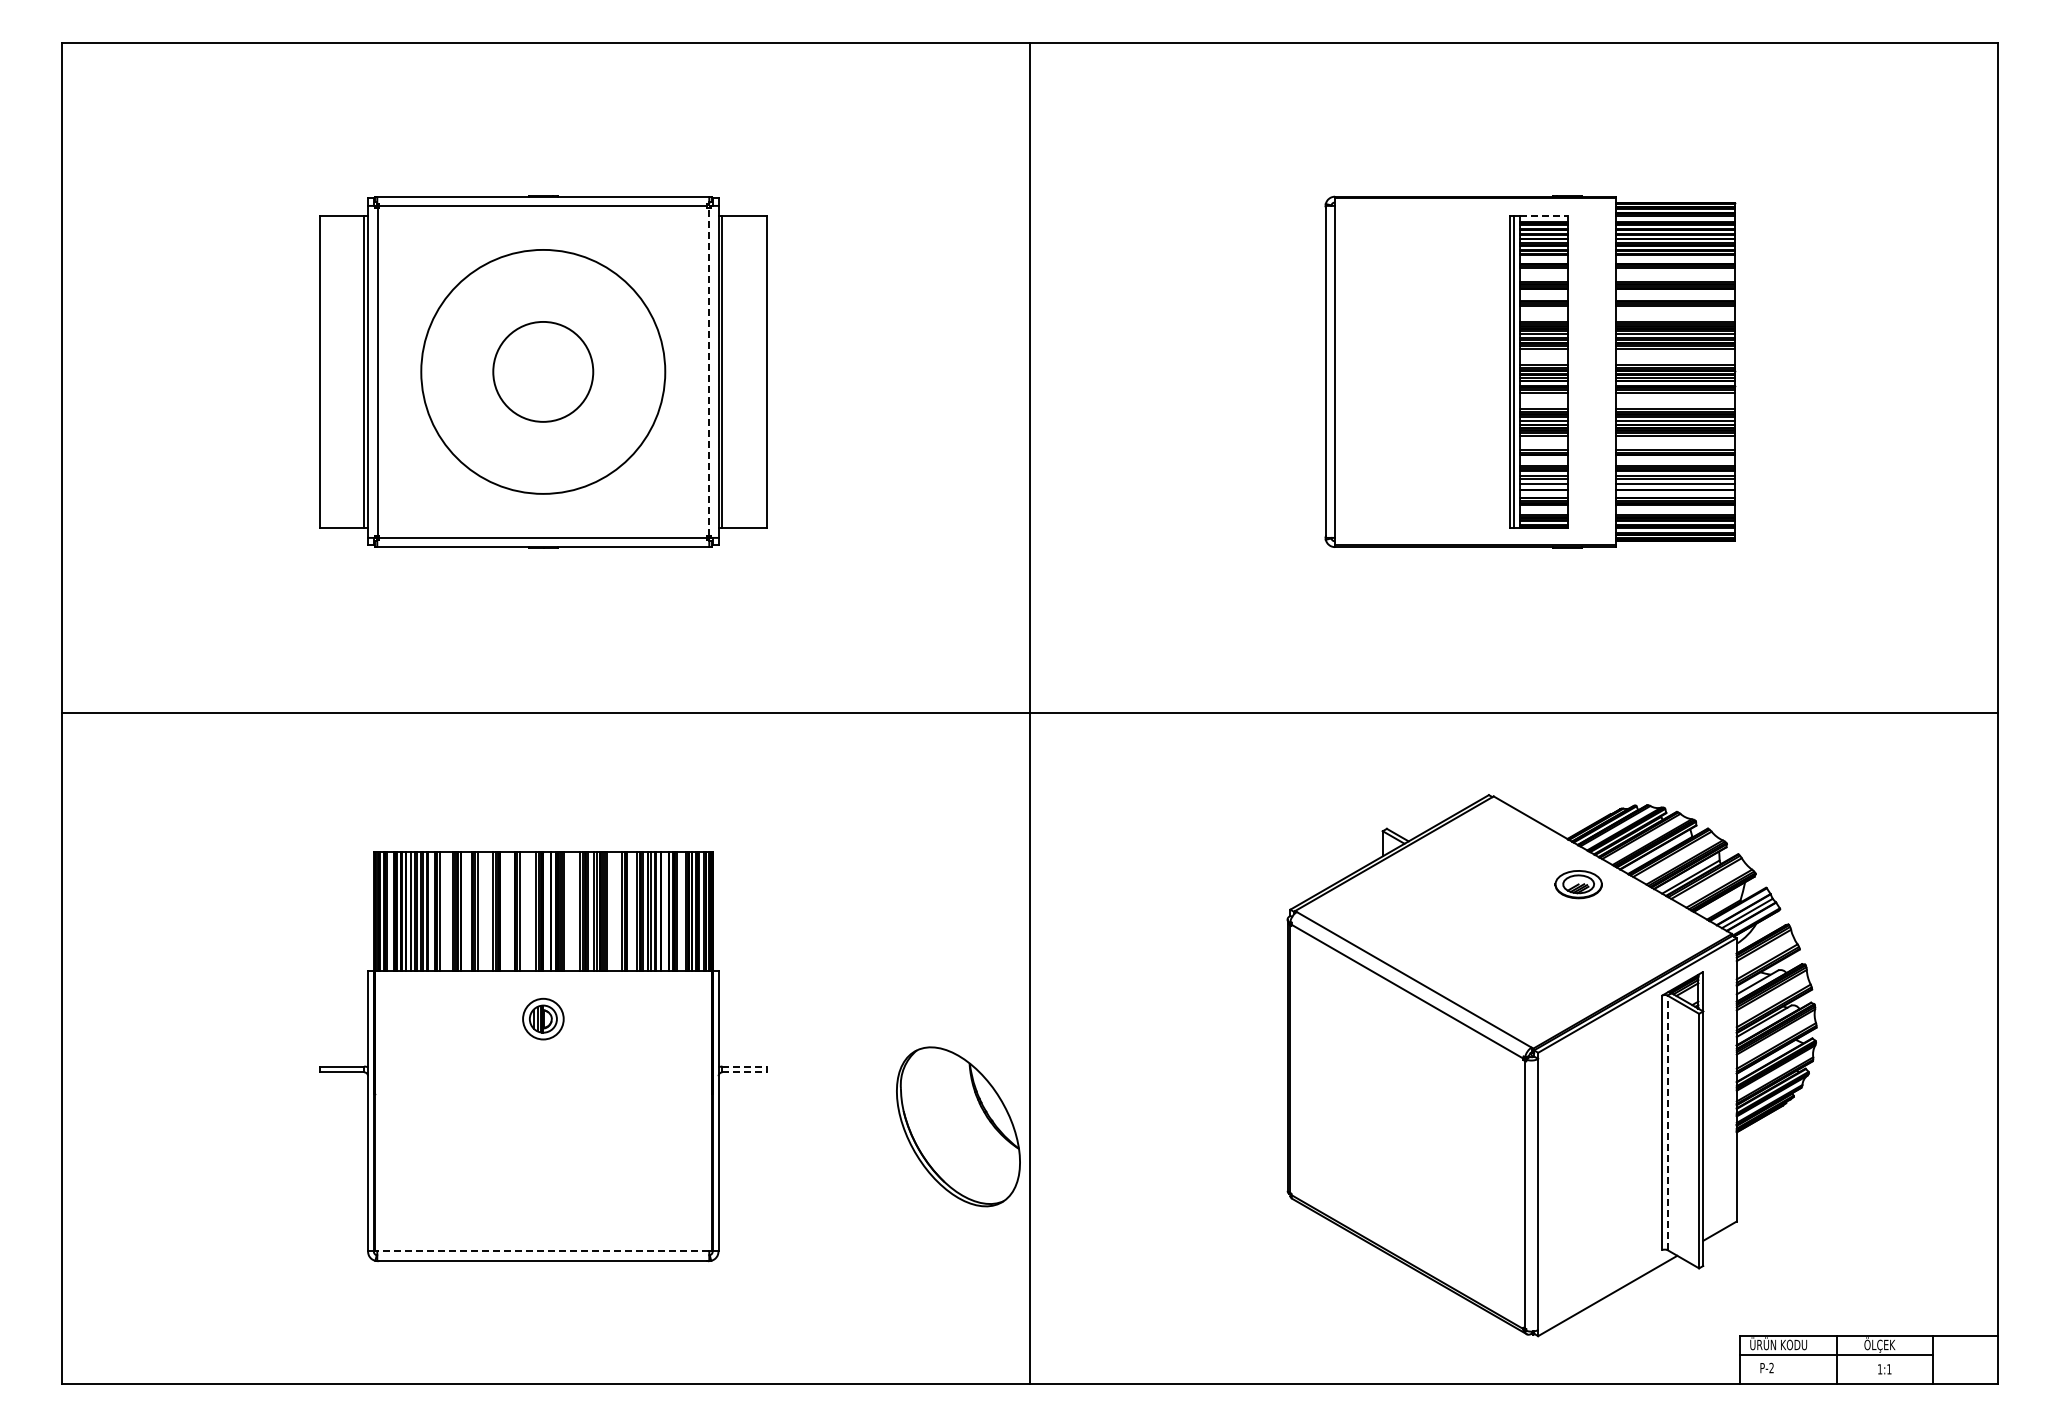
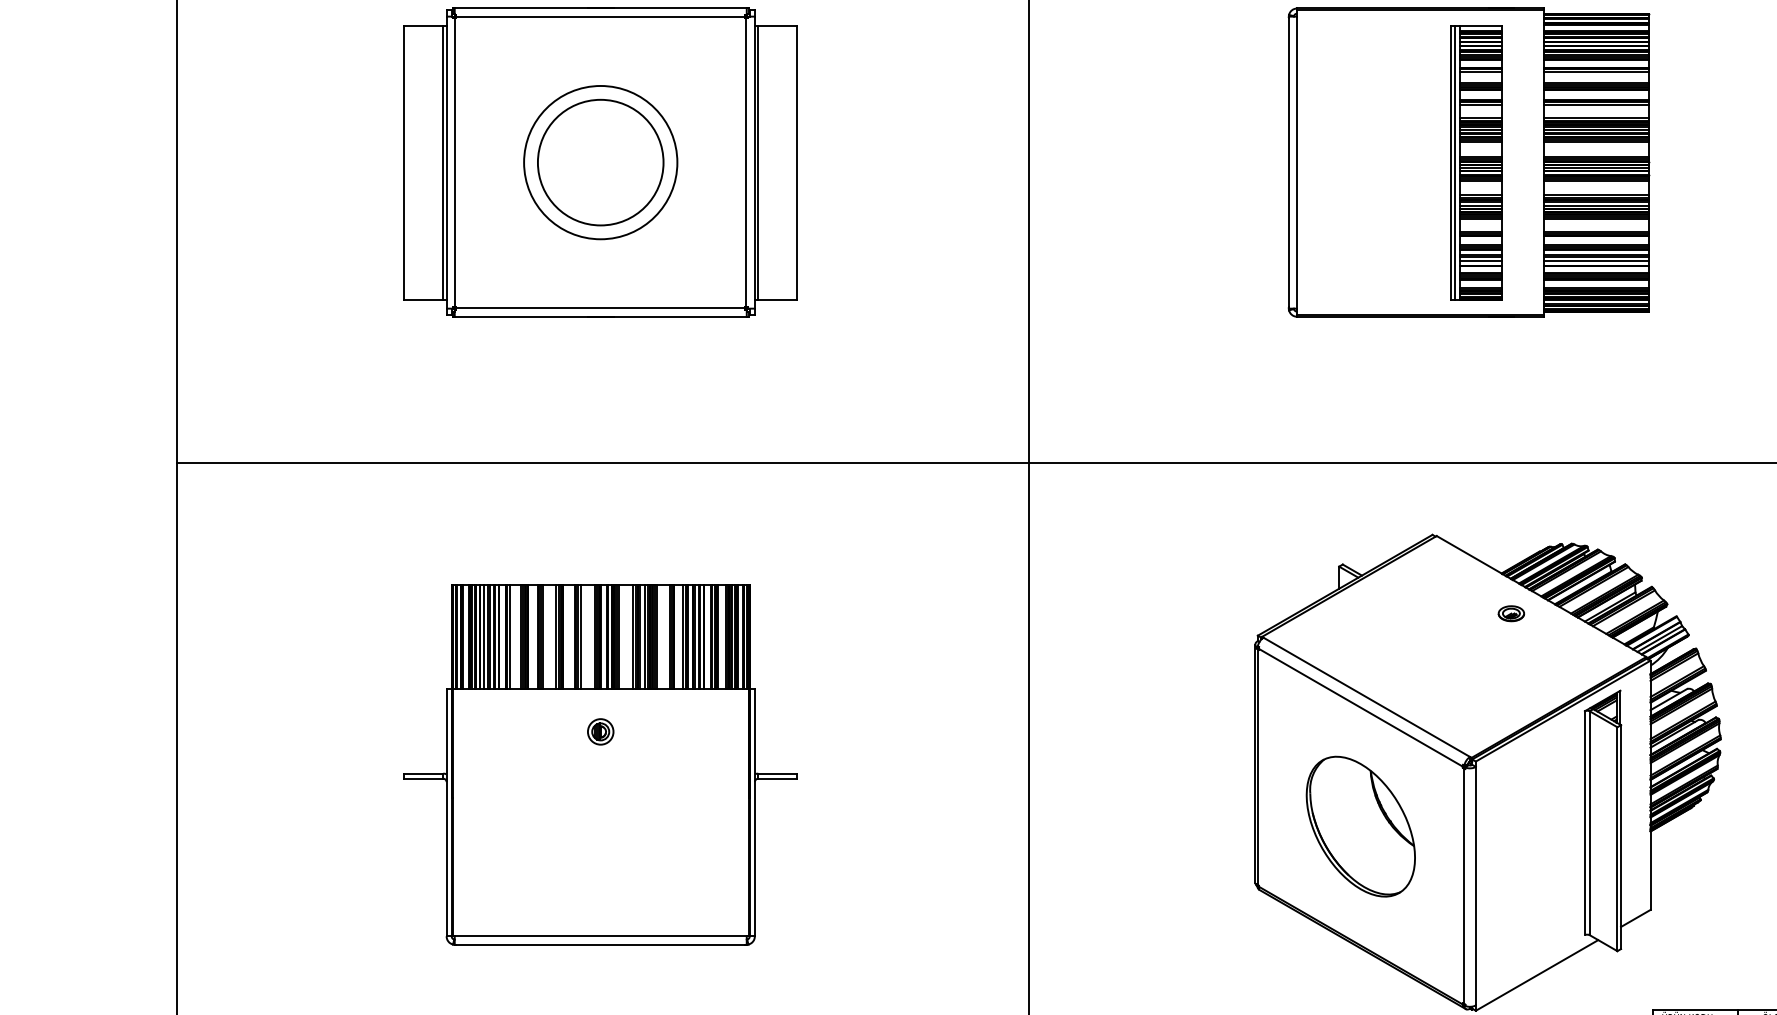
line: (1543, 216) -> (1480, 25), dashed -> solid
circle: (542, 371) -> (600, 162), size x1.43
circle: (543, 371) -> (600, 162), size x0.71
line: (708, 371) -> (746, 162), dashed -> solid
part: (1578, 884) -> (1511, 613), size x0.62
part: (542, 1018) -> (600, 731), size x0.71
line: (745, 1066) -> (778, 773), dashed -> solid
line: (745, 1072) -> (778, 778), dashed -> solid
line: (1667, 1122) -> (1589, 822), dashed -> solid
part: (958, 1126) -> (1360, 826), moved
line: (543, 1251) -> (600, 936), dashed -> solid

